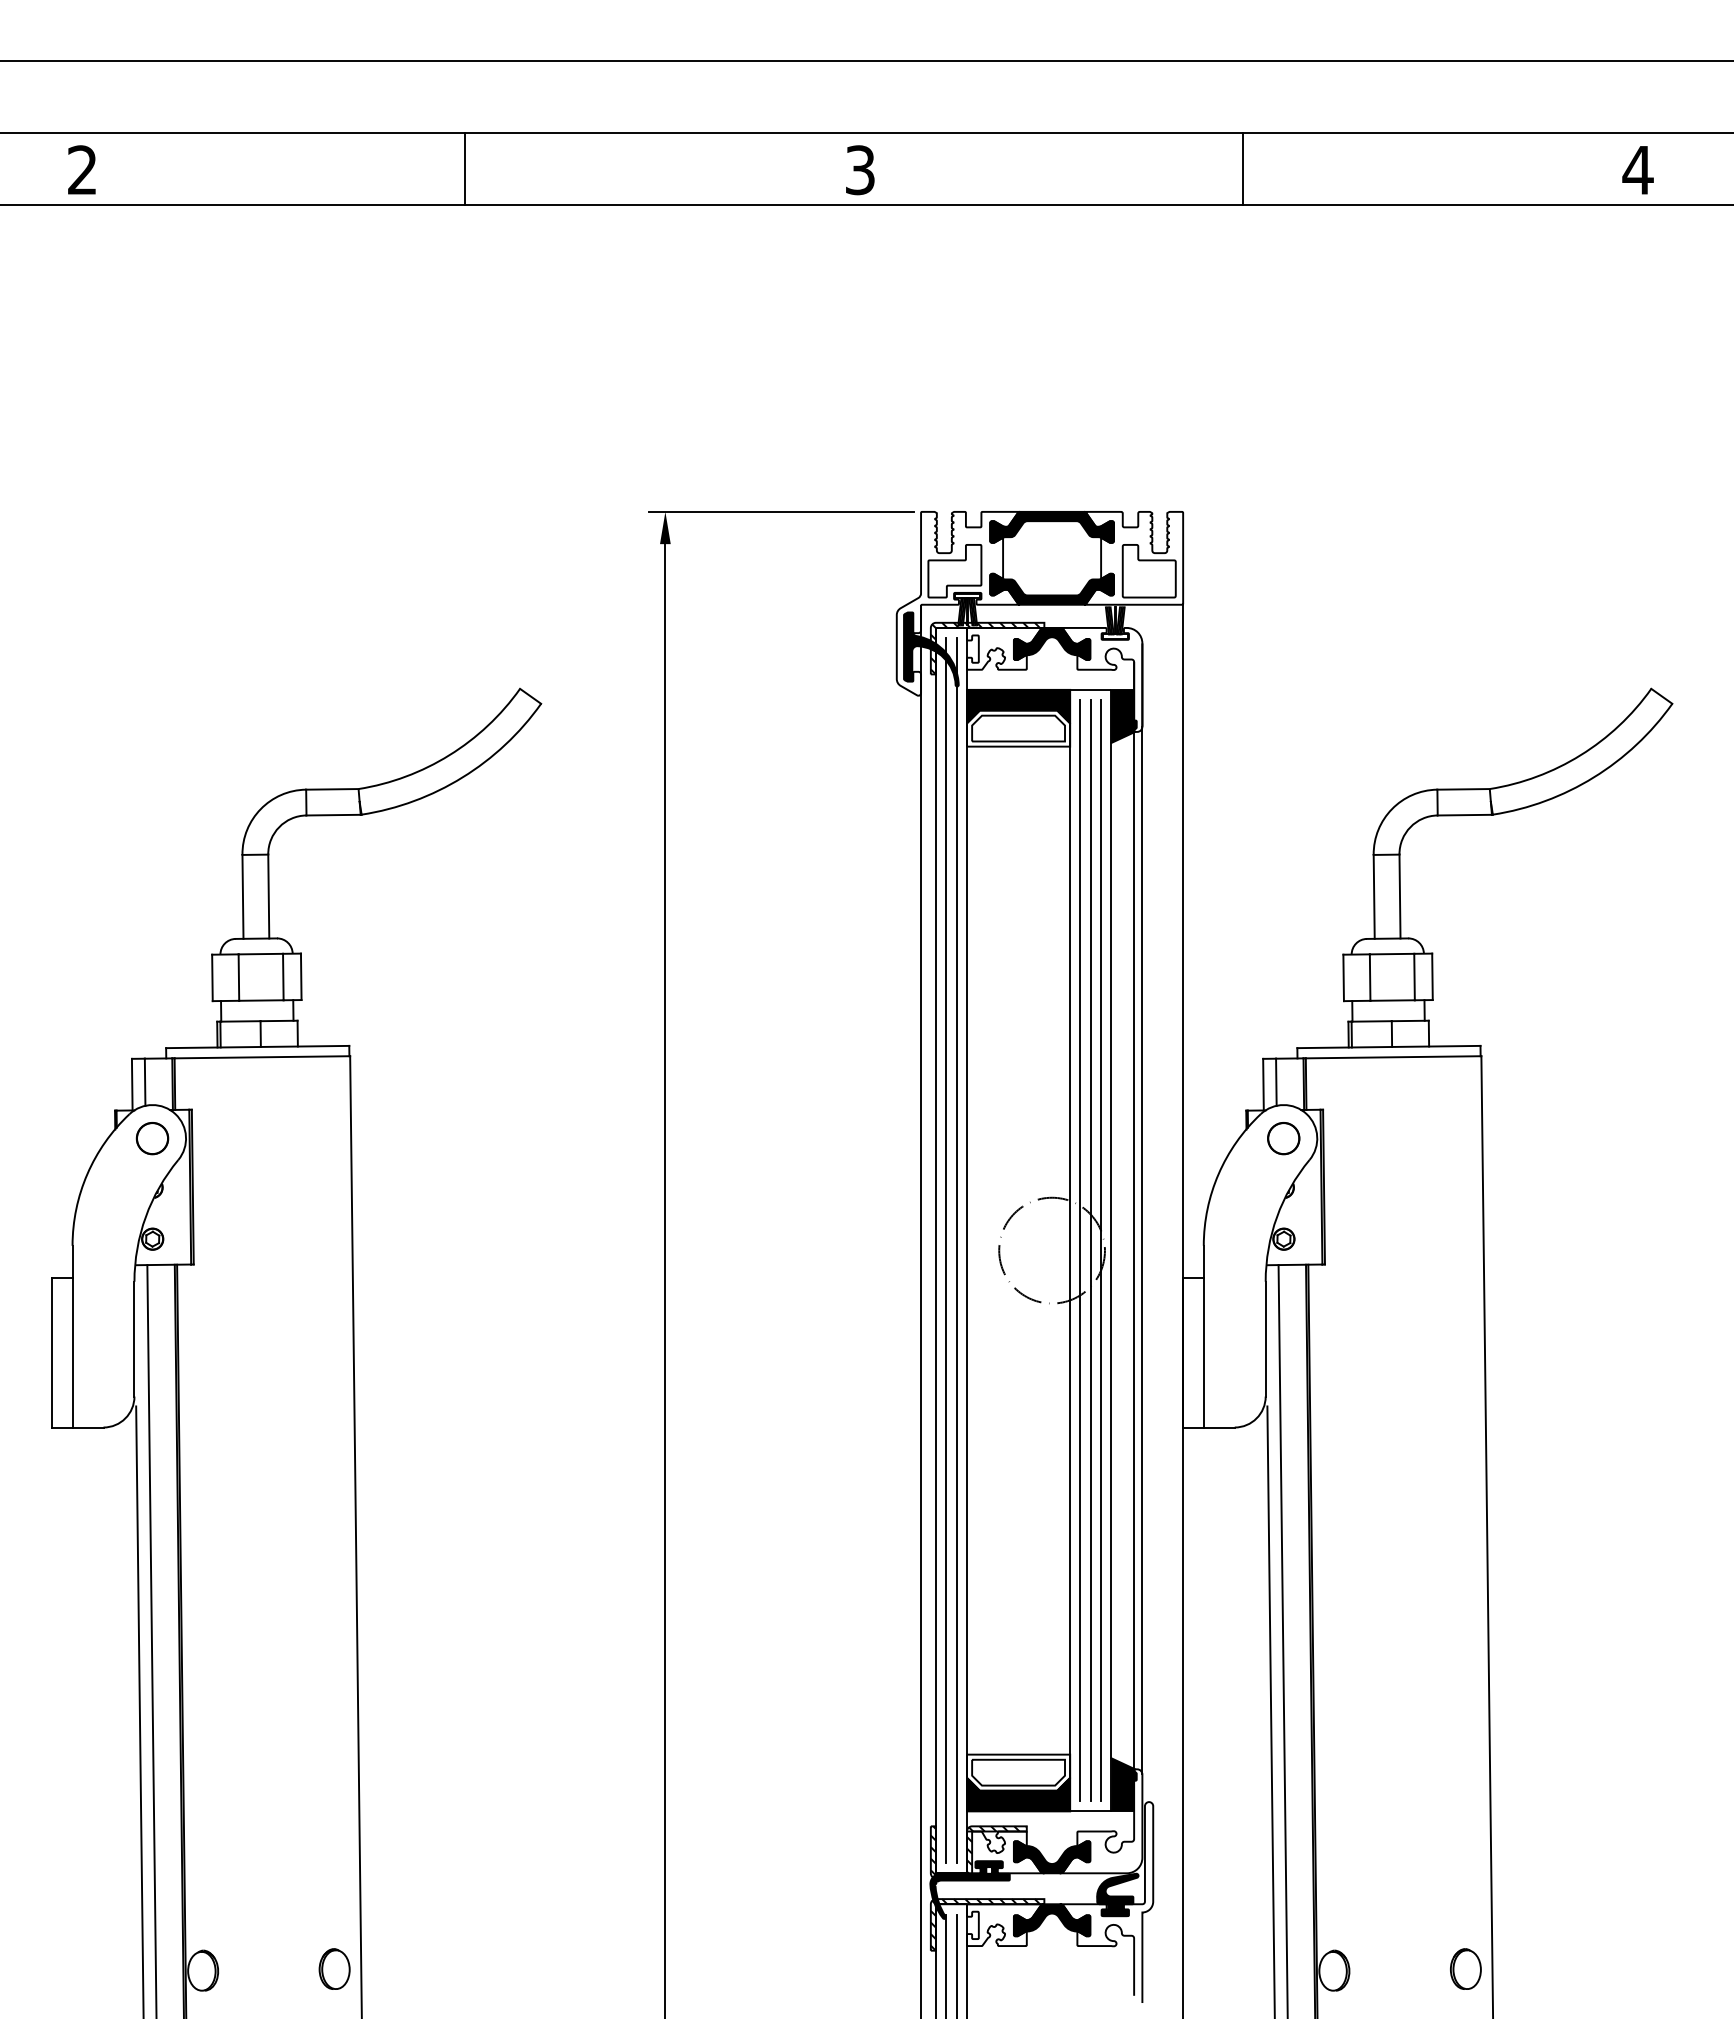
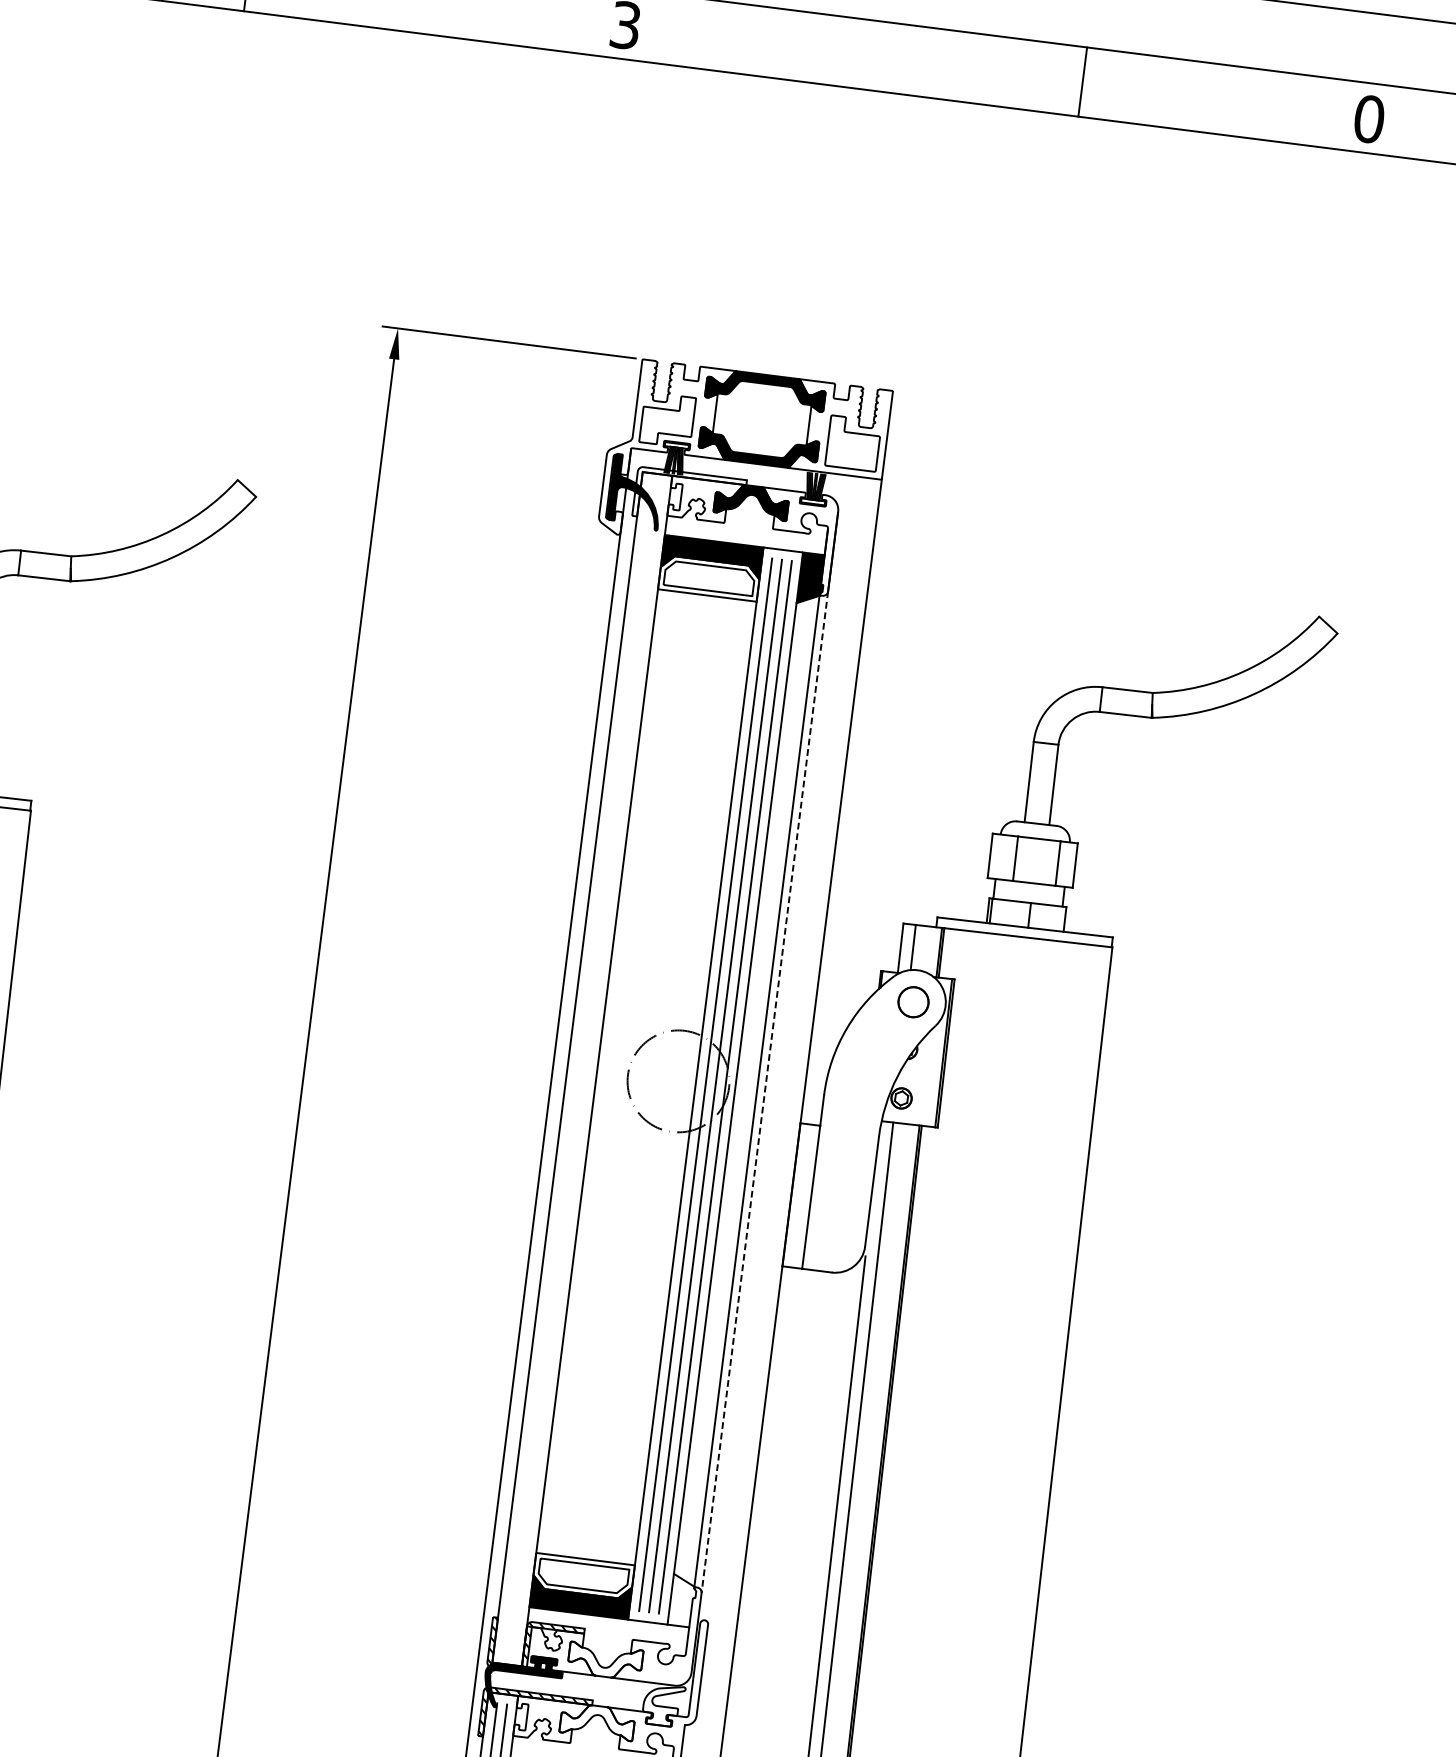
line: (1243, 168) -> (1083, 81), moved
text: (1637, 170) -> (1368, 119), 4 -> 0
hatch: (984, 648) -> (686, 497), removed
line: (946, 1250) -> (577, 1068), removed
line: (956, 1250) -> (587, 1069), removed
line: (1142, 1250) -> (764, 1092), solid -> dashed
fill: (1123, 1784) -> (682, 1600), removed
fill: (1051, 1857) -> (604, 1661), removed
fill: (1117, 1894) -> (663, 1704), removed
fill: (1051, 1920) -> (597, 1721), removed

